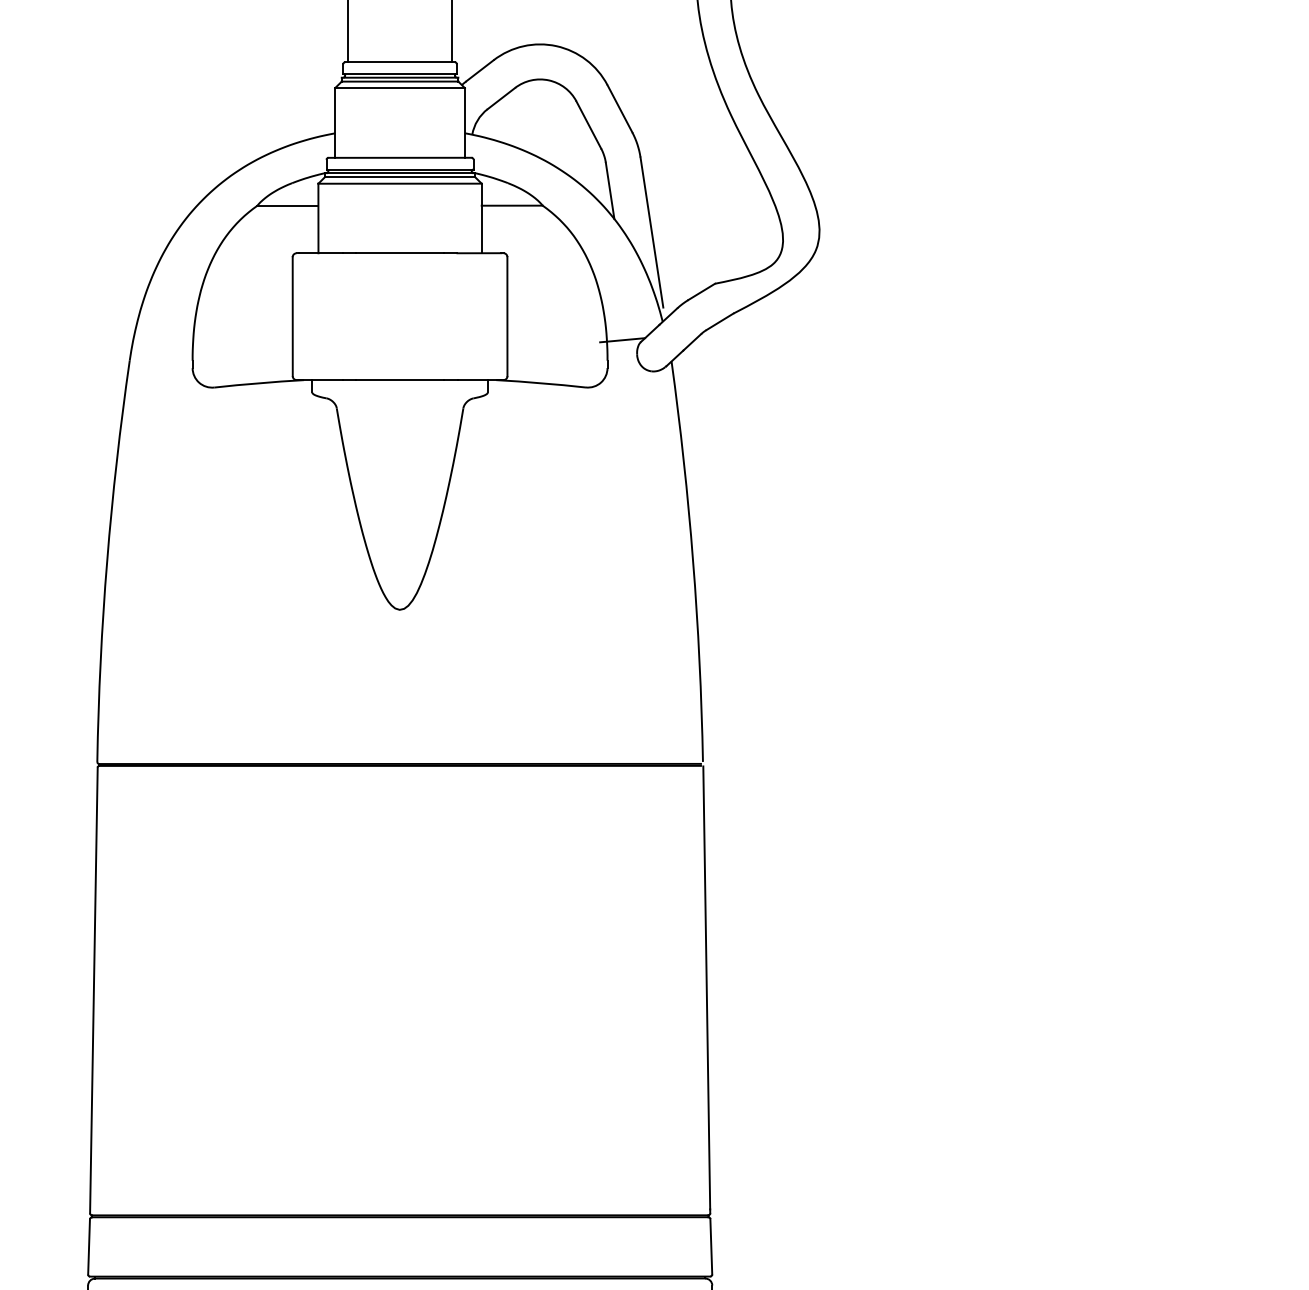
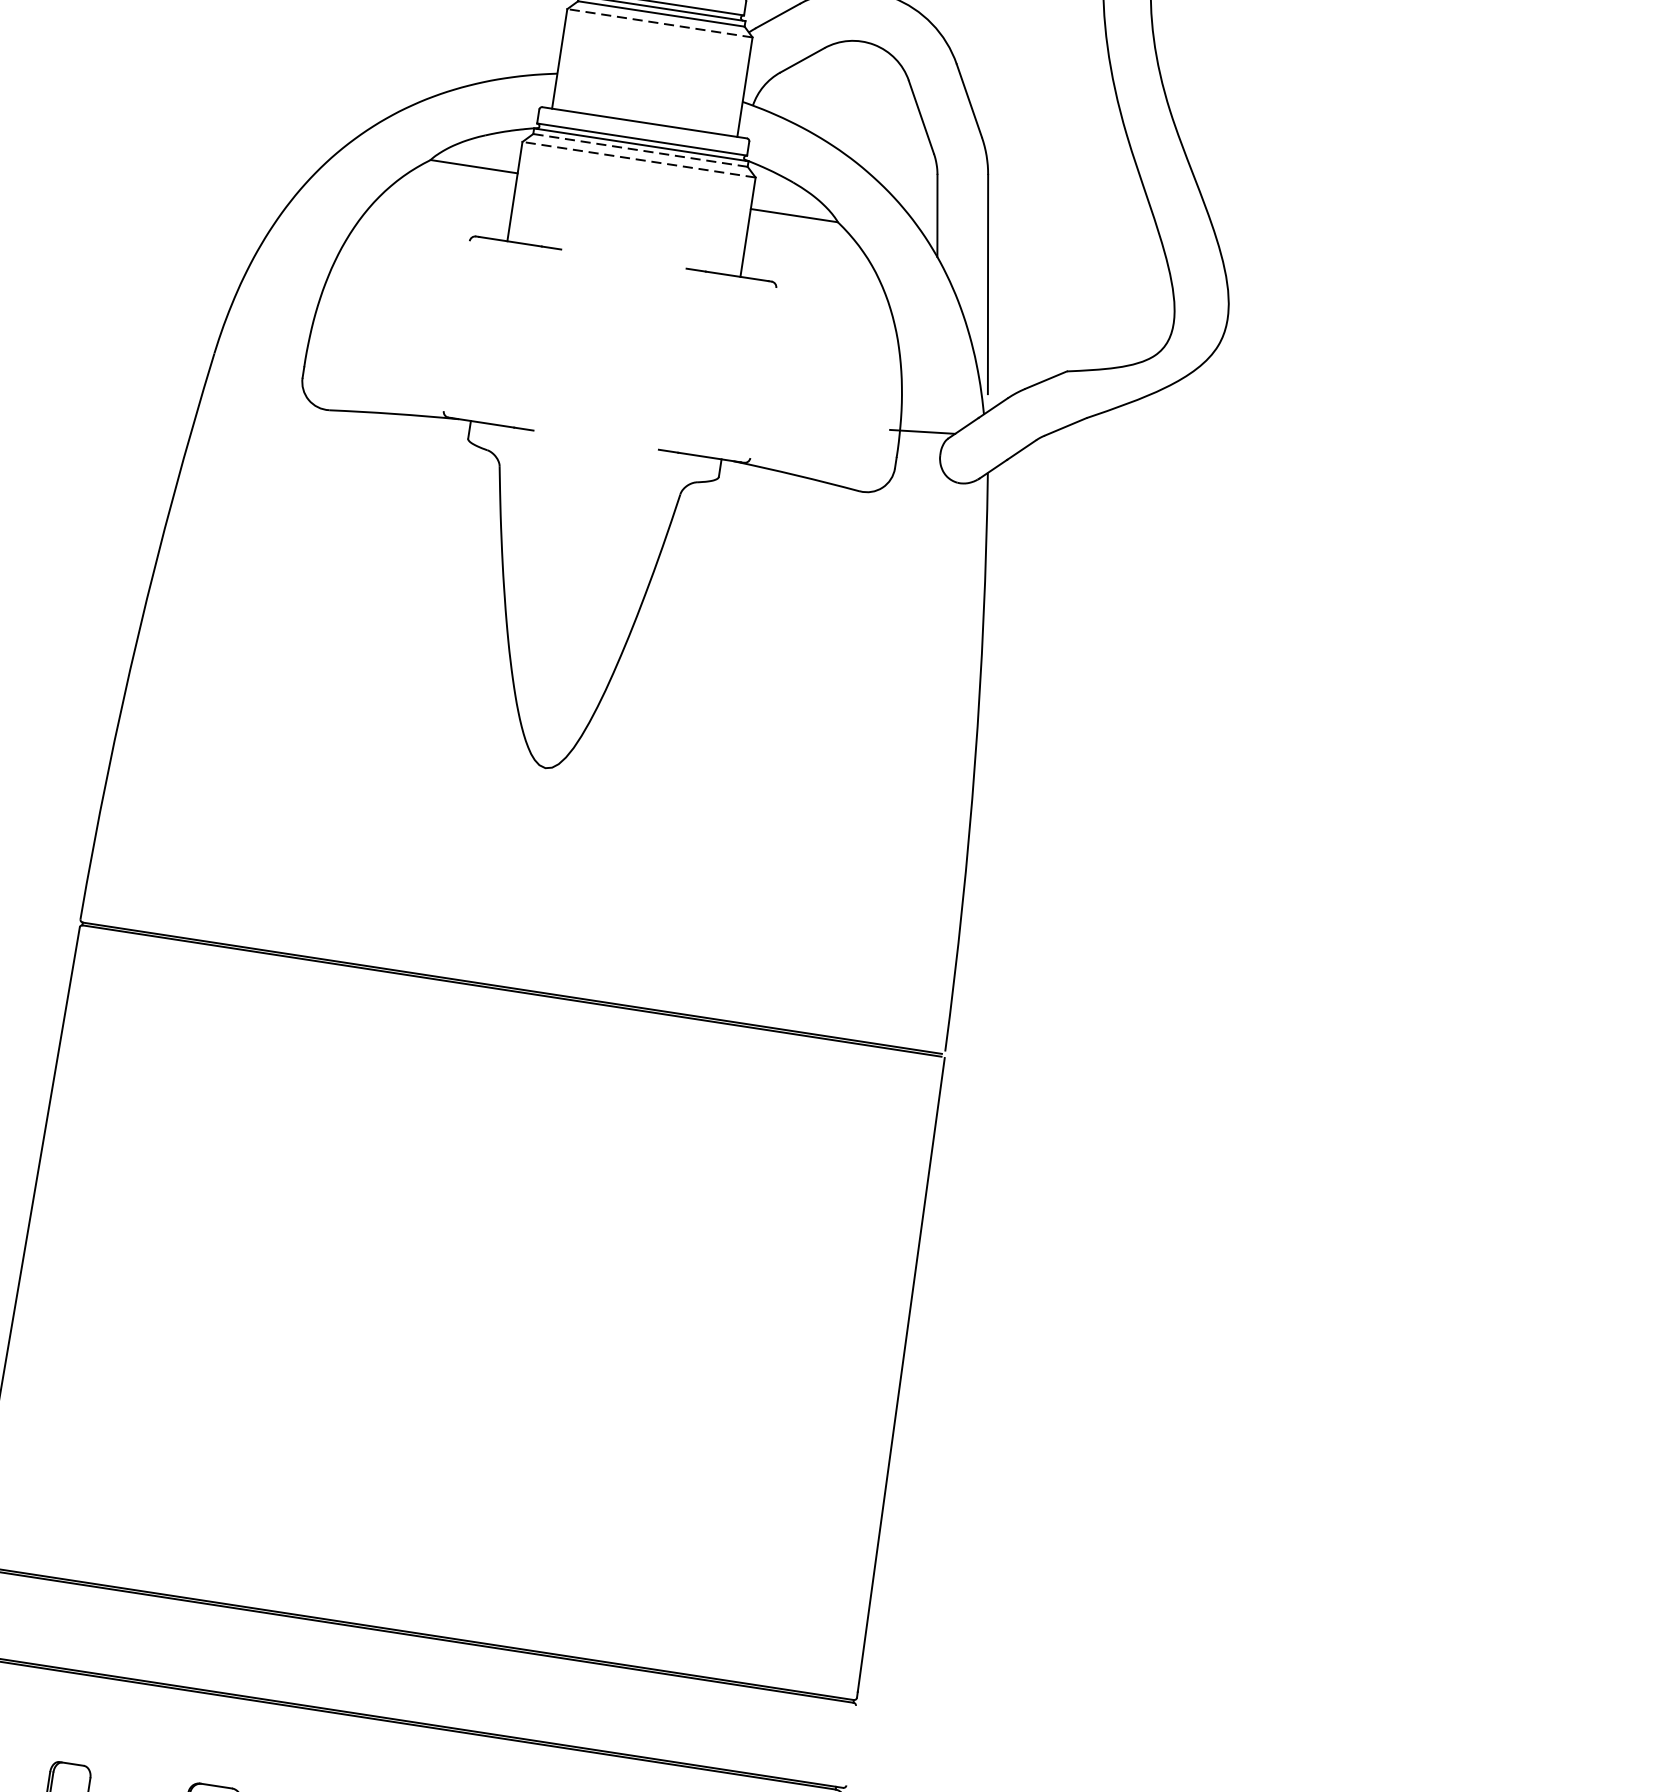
line: (400, 88) -> (660, 23), solid -> dashed
line: (399, 177) -> (639, 150), solid -> dashed
line: (400, 183) -> (639, 159), solid -> dashed
line: (399, 253) -> (623, 259), removed
line: (292, 316) -> (456, 325), removed
line: (507, 316) -> (763, 372), removed
line: (399, 380) -> (595, 440), removed
line: (711, 1246) -> (851, 1745), removed

